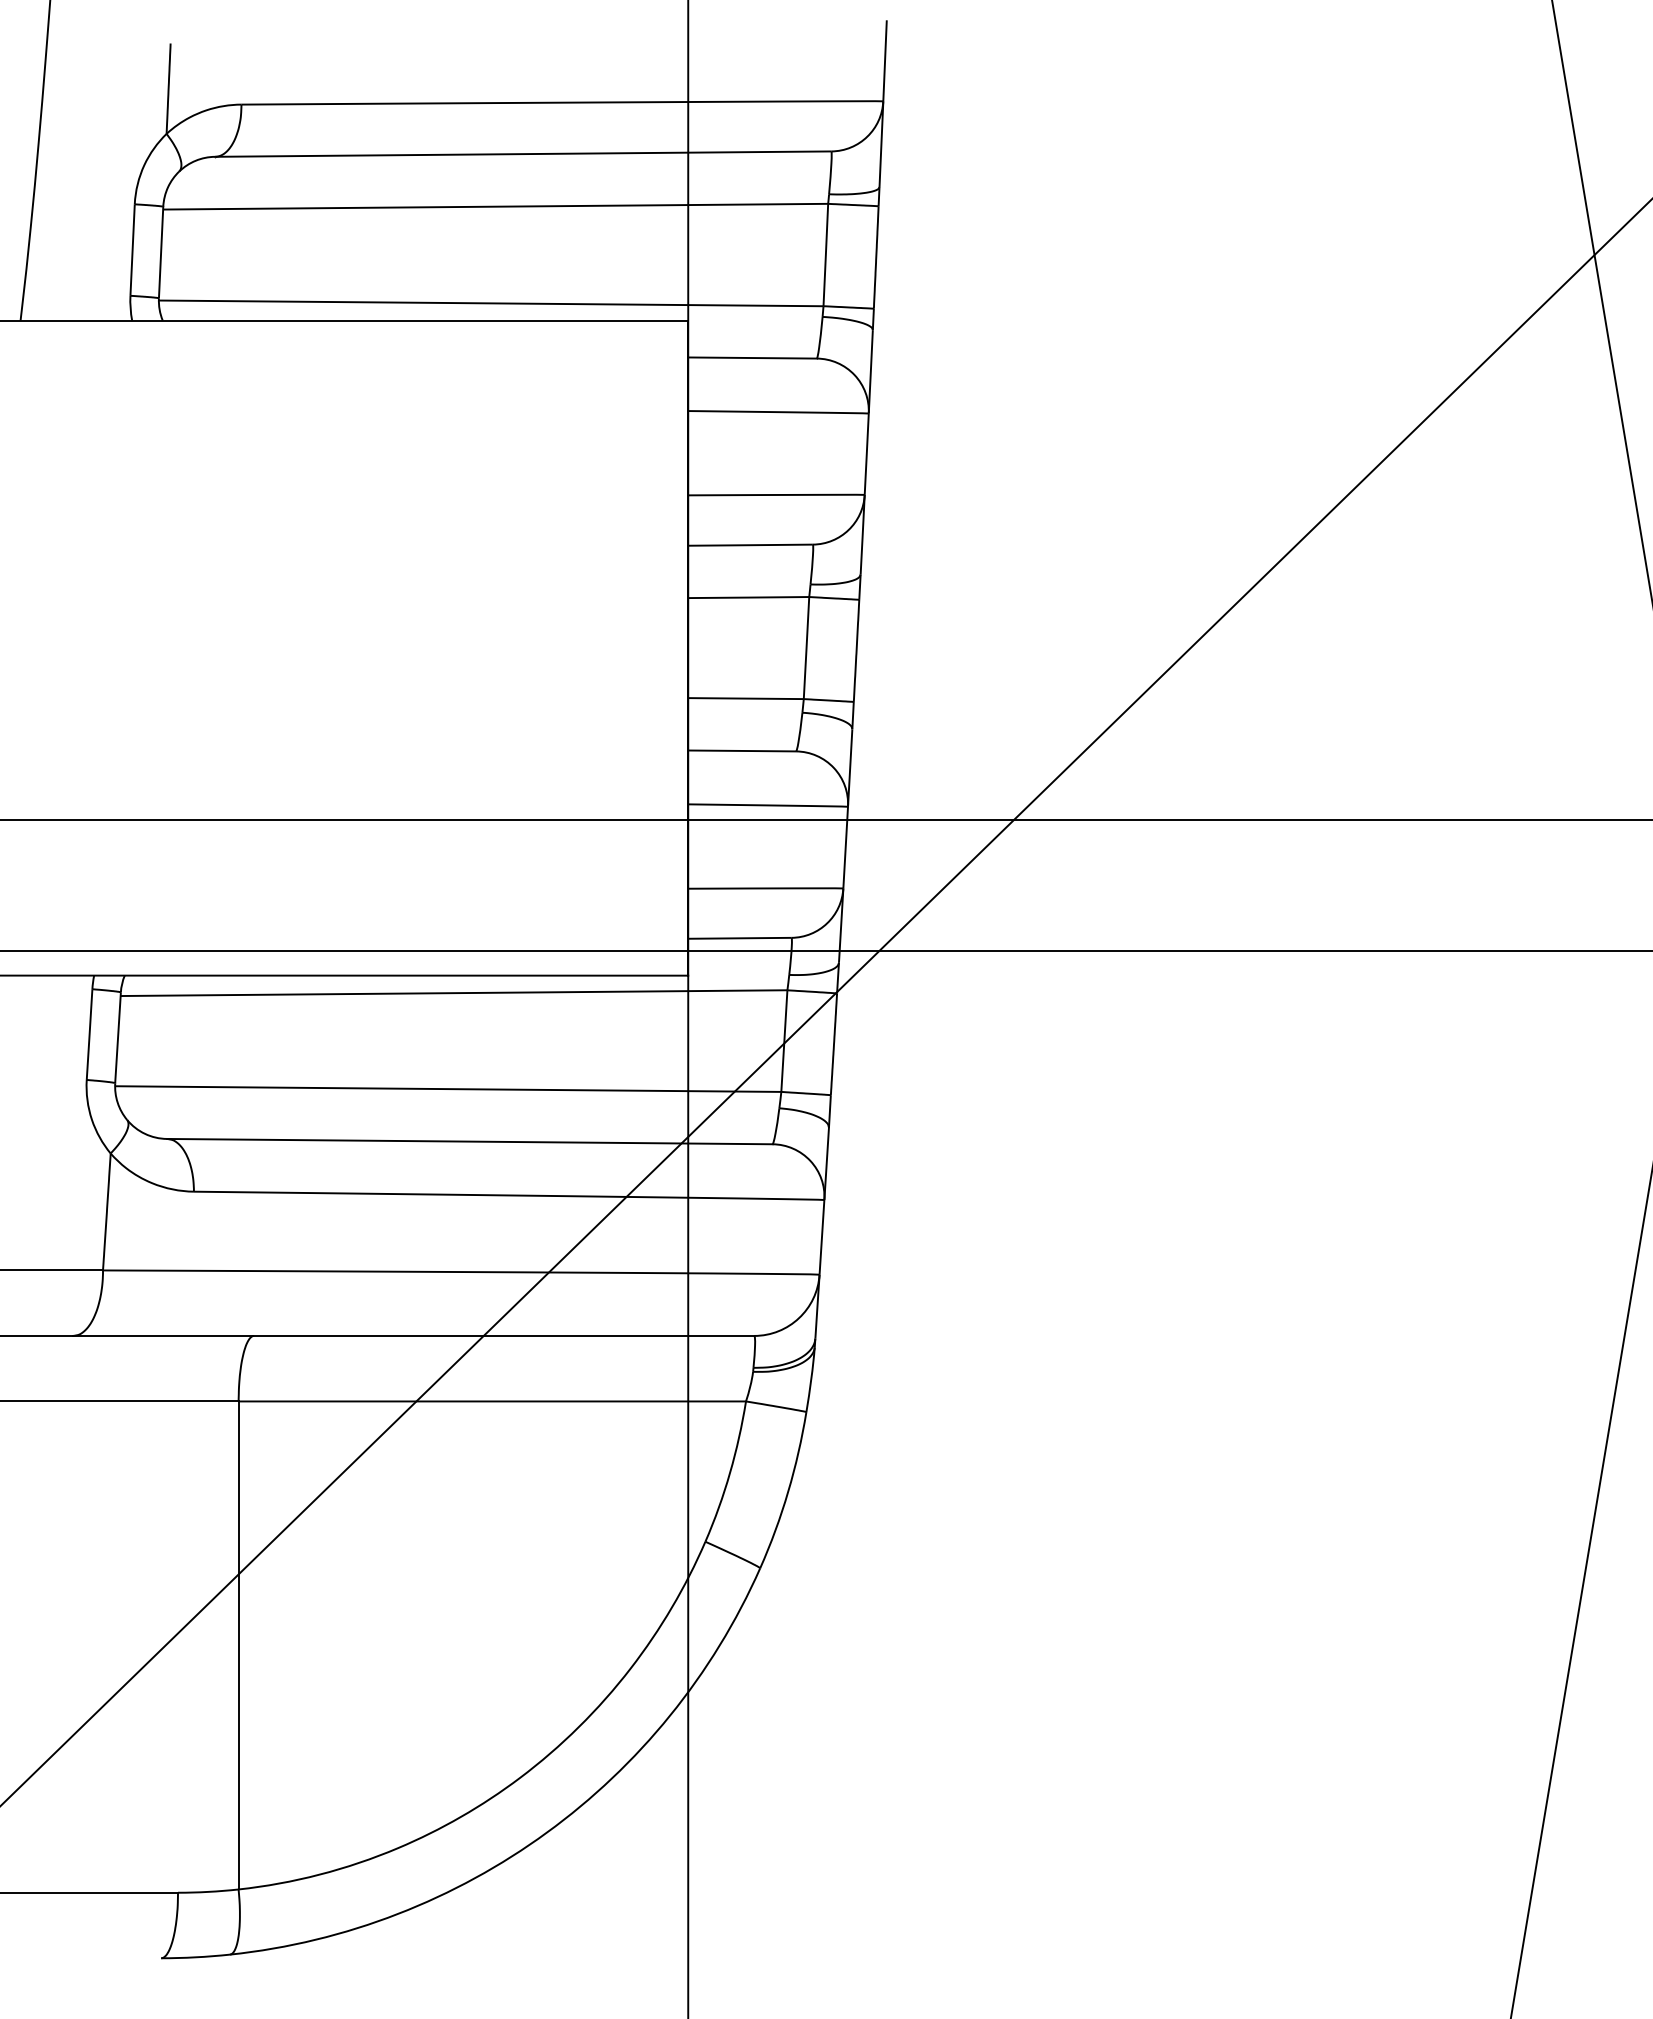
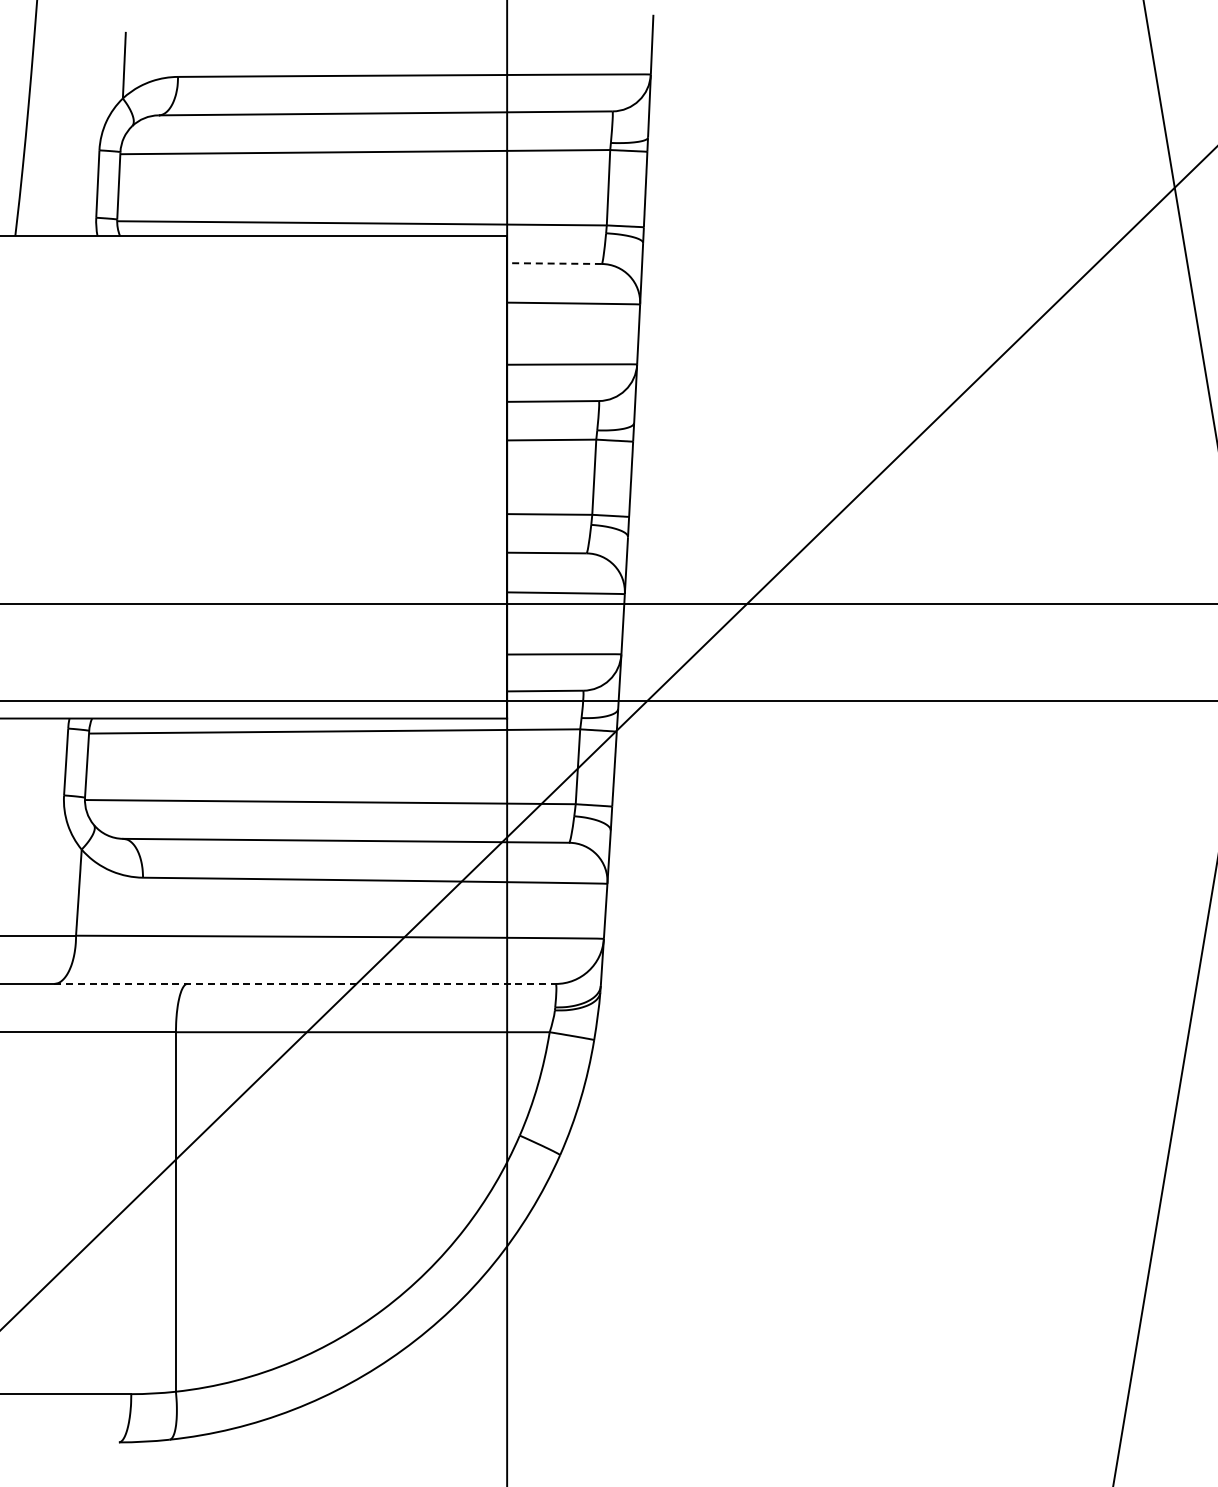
line: (752, 357) -> (554, 263), solid -> dashed
line: (413, 1335) -> (304, 983), solid -> dashed

